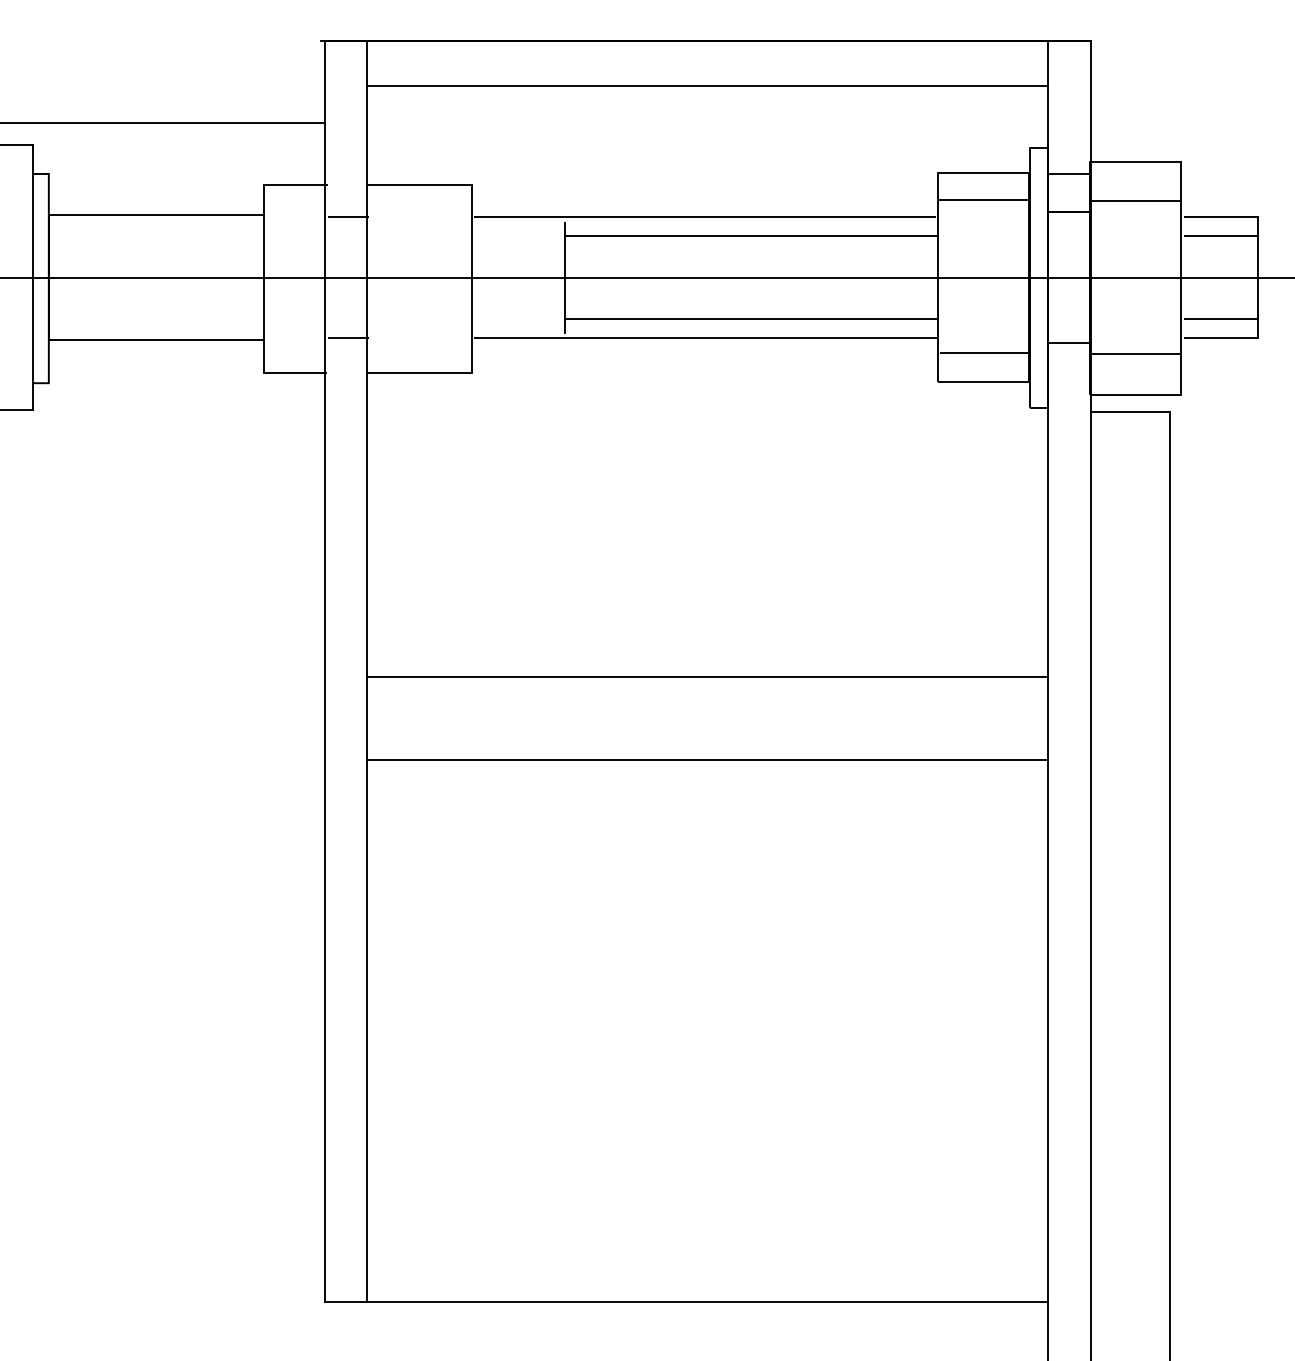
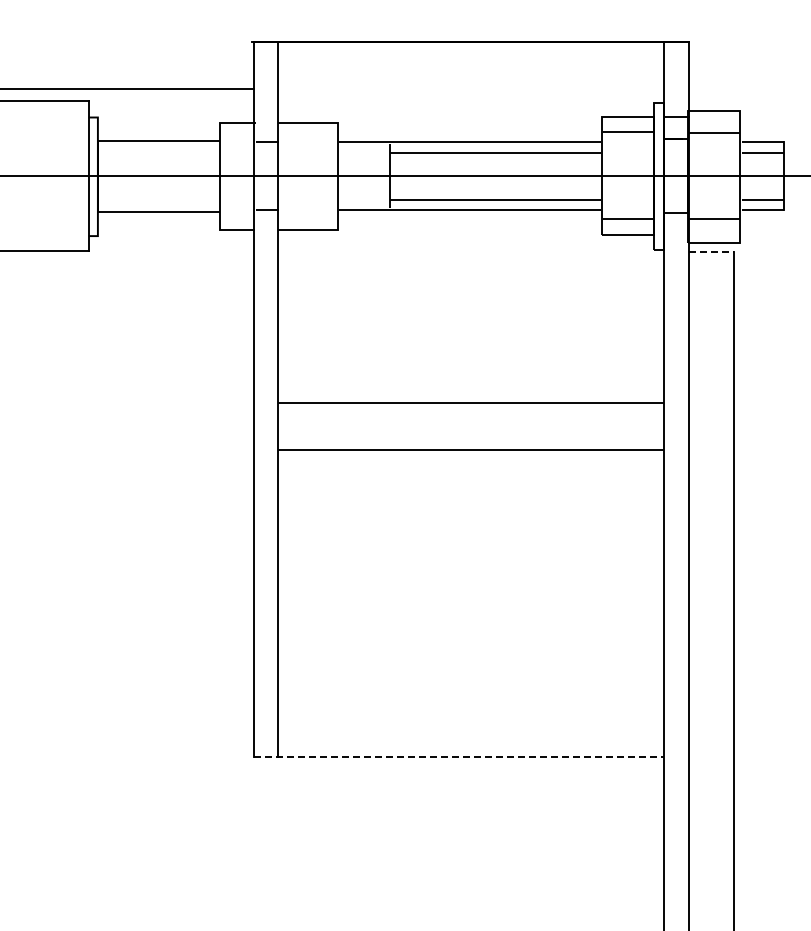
line: (707, 85) -> (471, 67), removed
line: (1131, 412) -> (711, 252), solid -> dashed
line: (686, 1301) -> (459, 756), solid -> dashed

